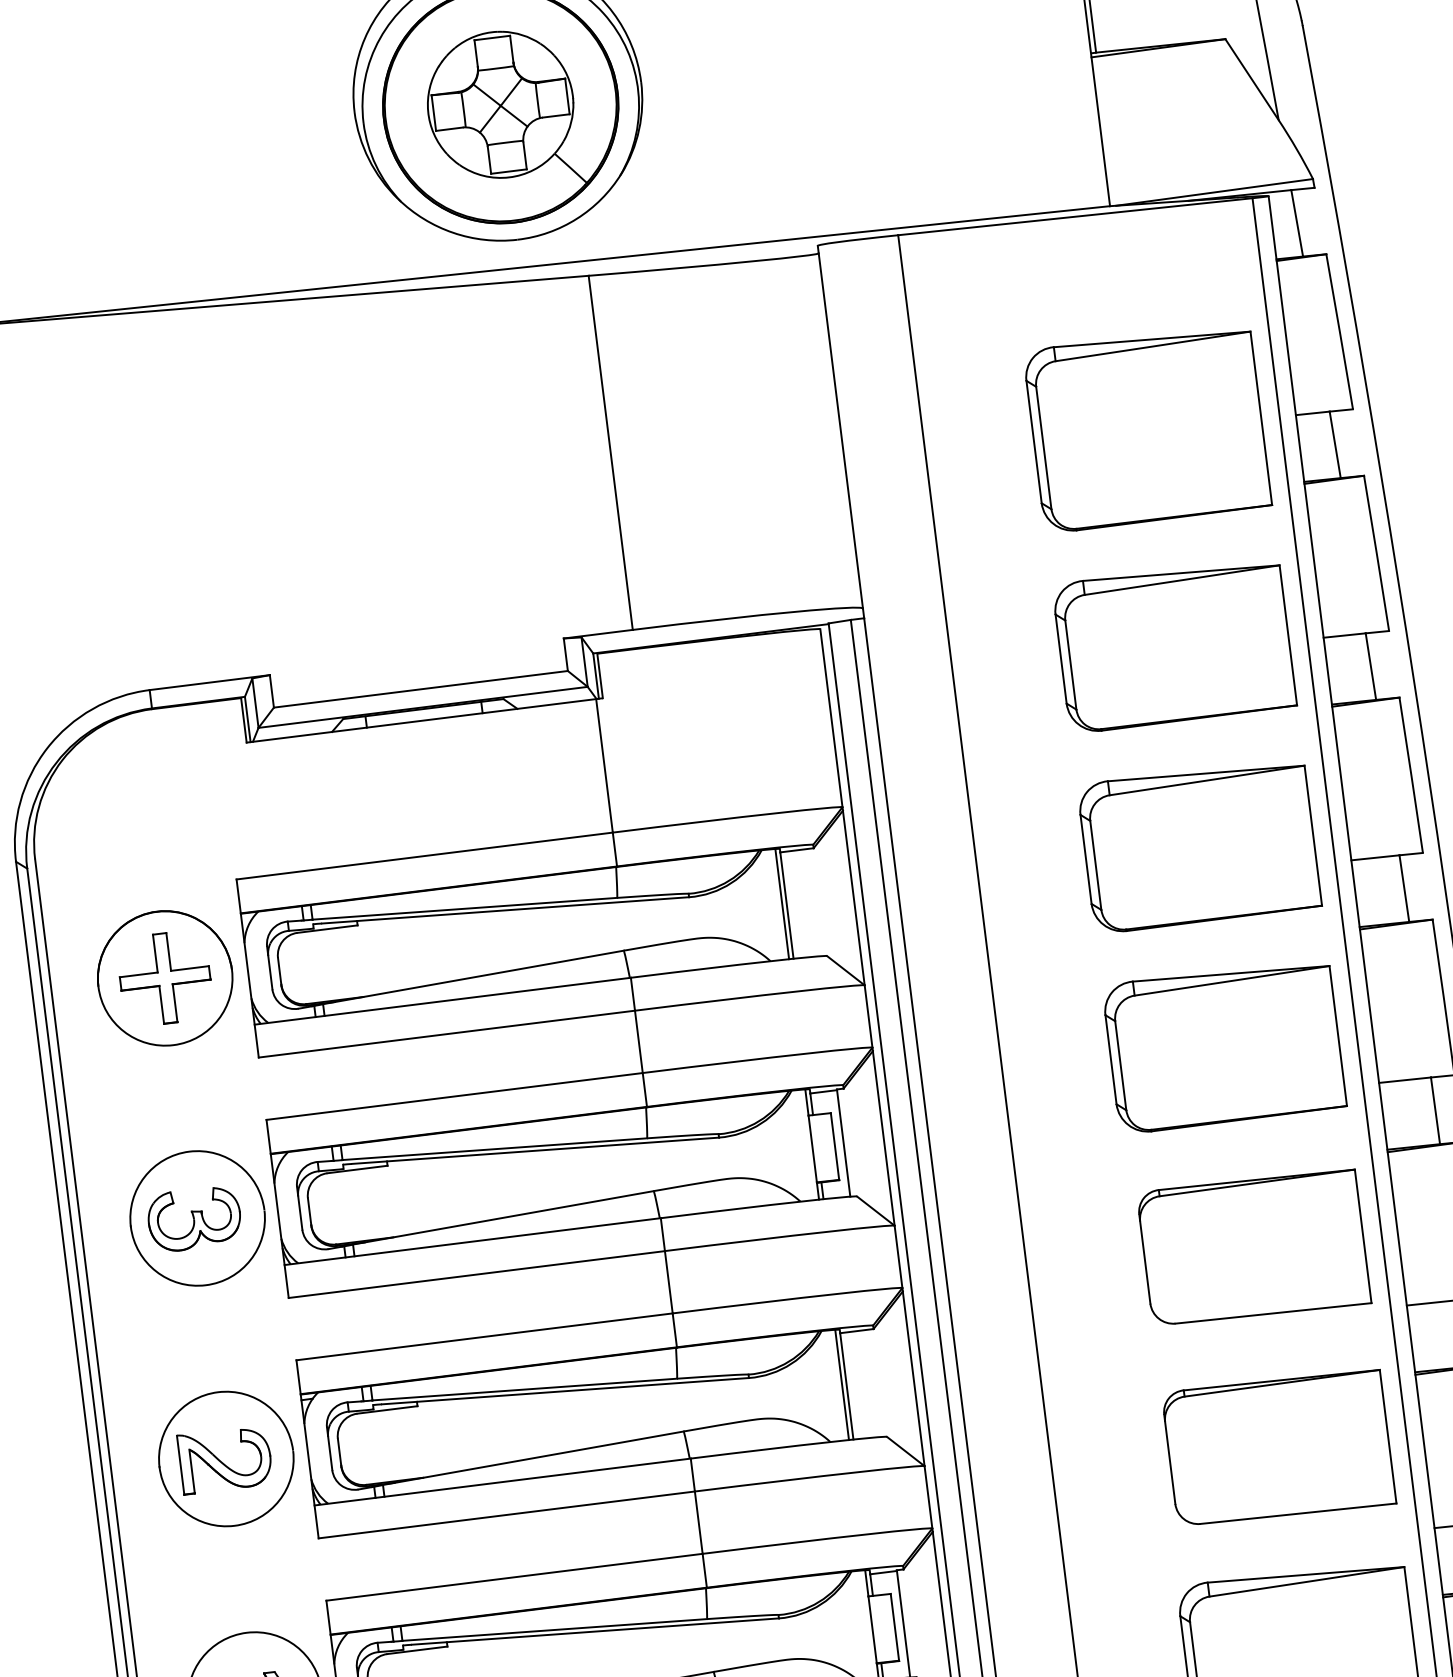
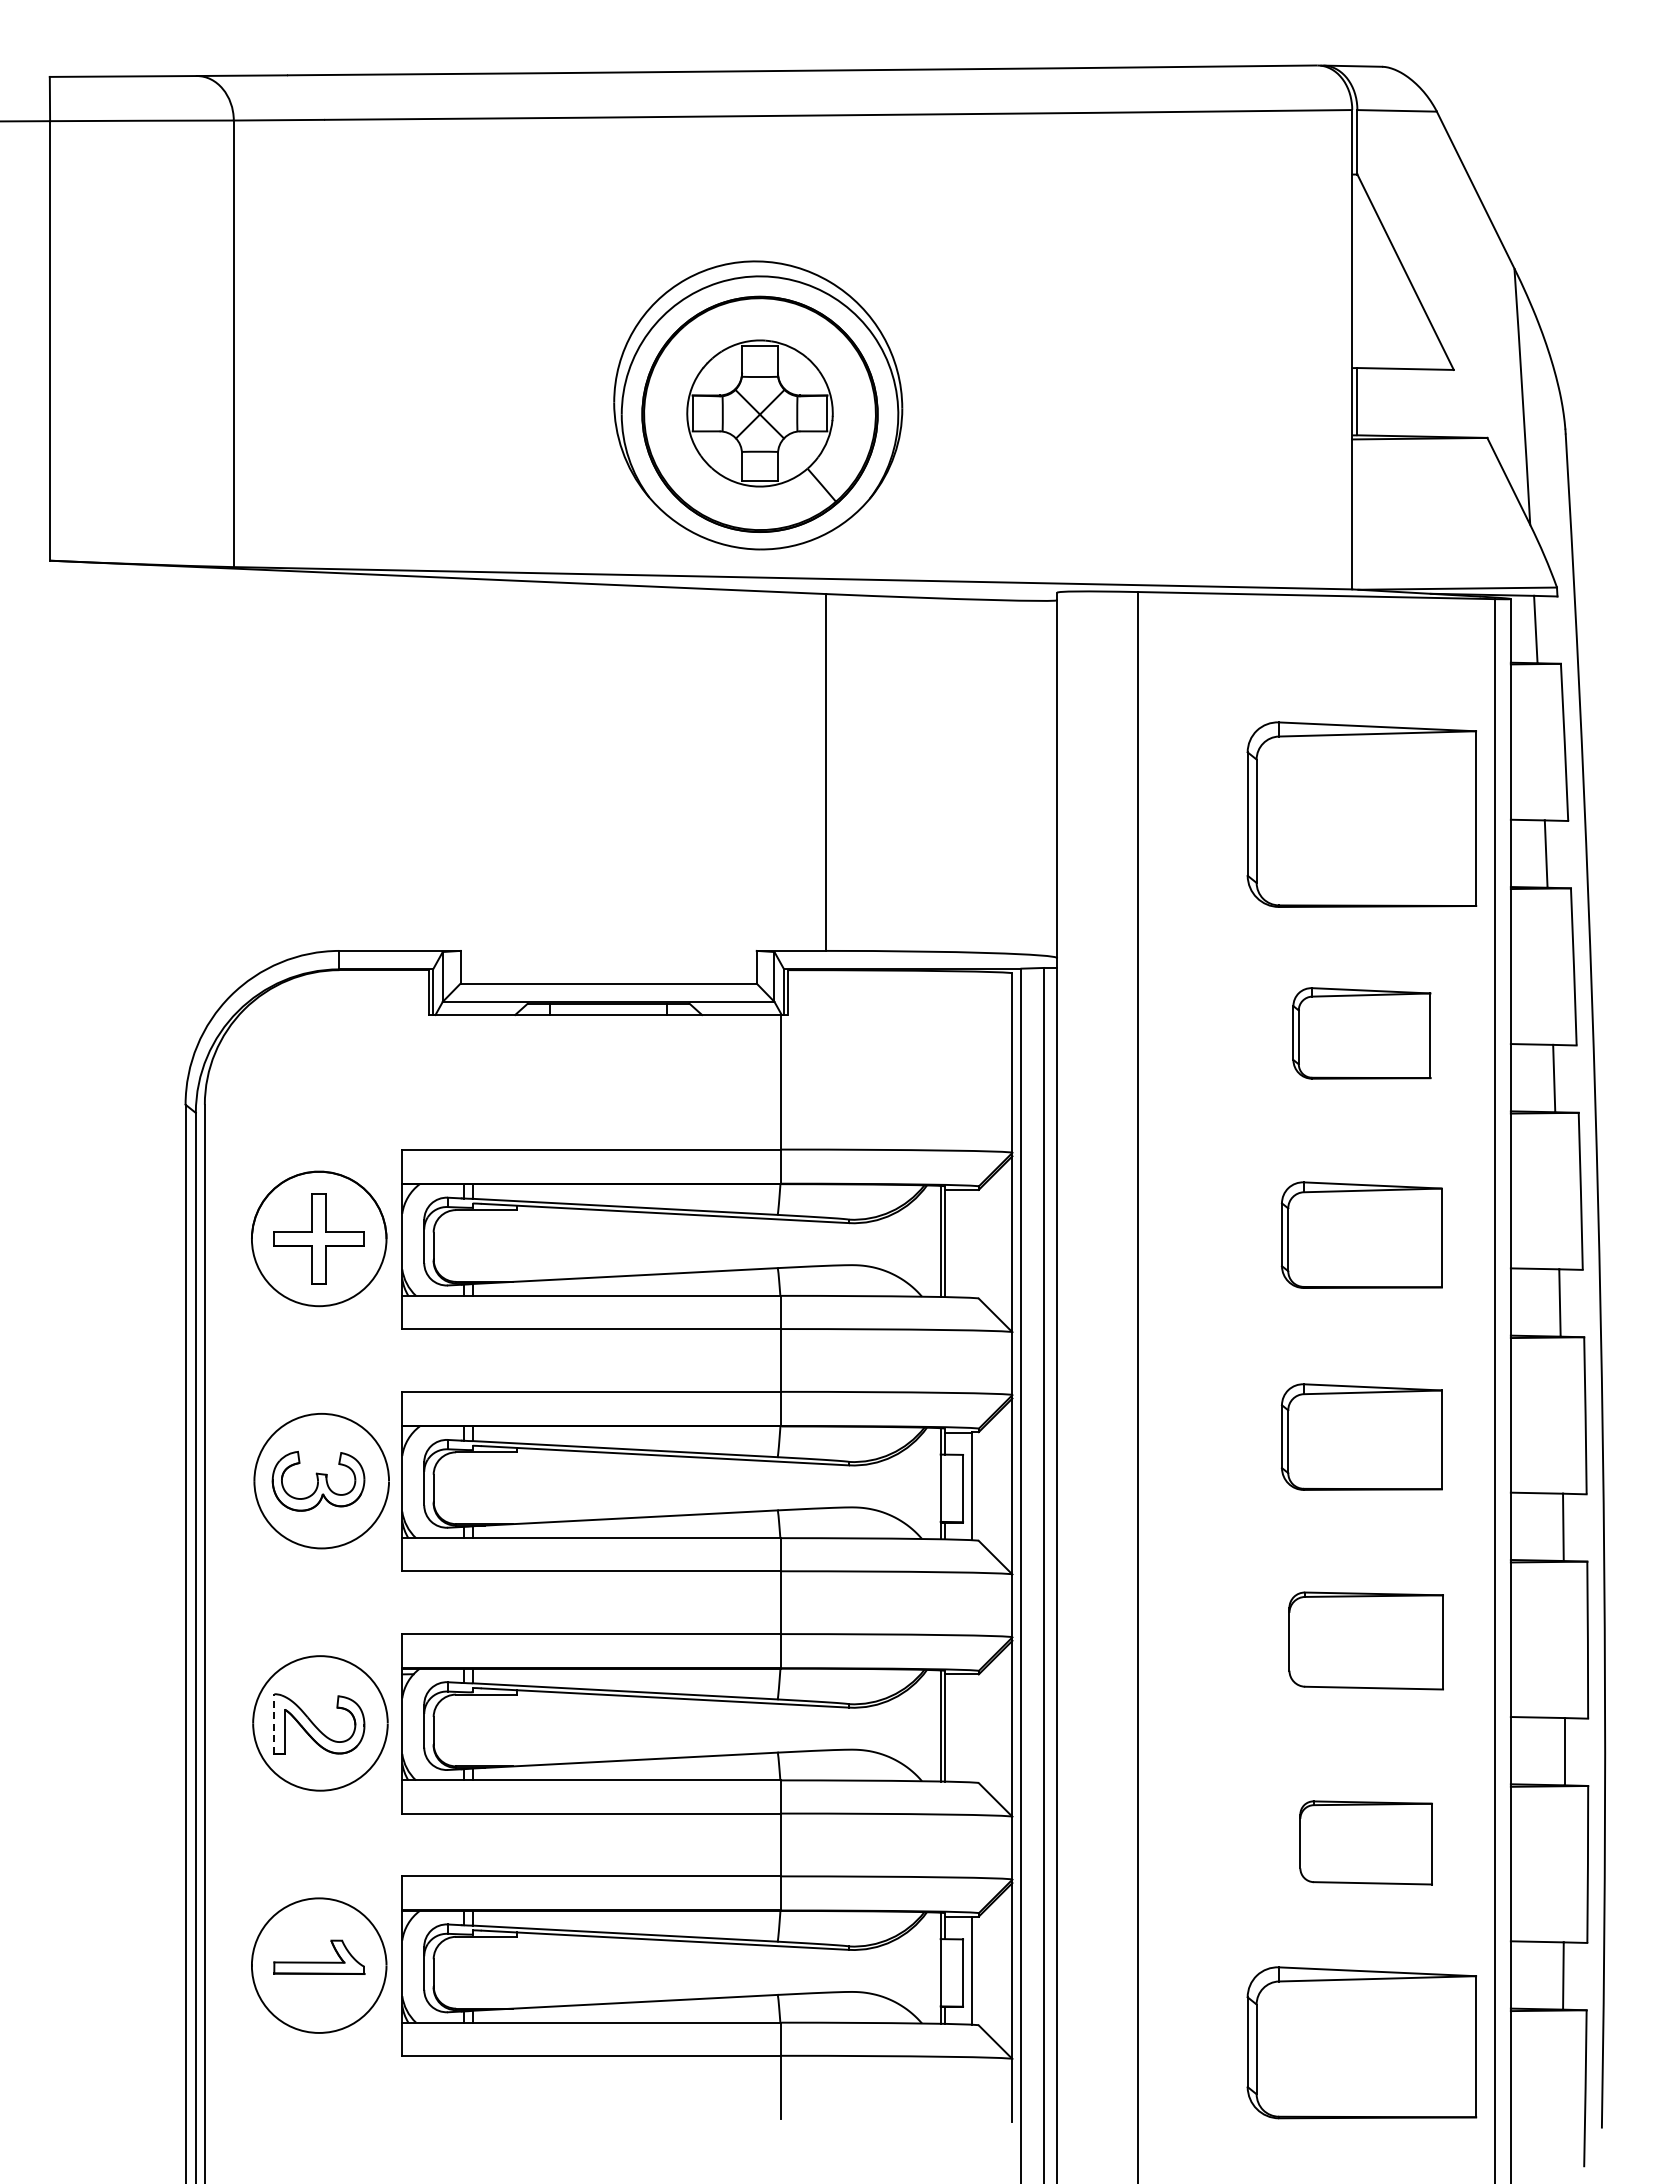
part: (1174, 645) -> (1361, 1033), size x0.6
part: (1198, 845) -> (1361, 1234), size x0.7
part: (1223, 1045) -> (1361, 1436), size x0.7
part: (1253, 1247) -> (1365, 1640), size x0.7
part: (1278, 1448) -> (1365, 1842), size x0.6
line: (180, 1464) -> (274, 1723), solid -> dashed

